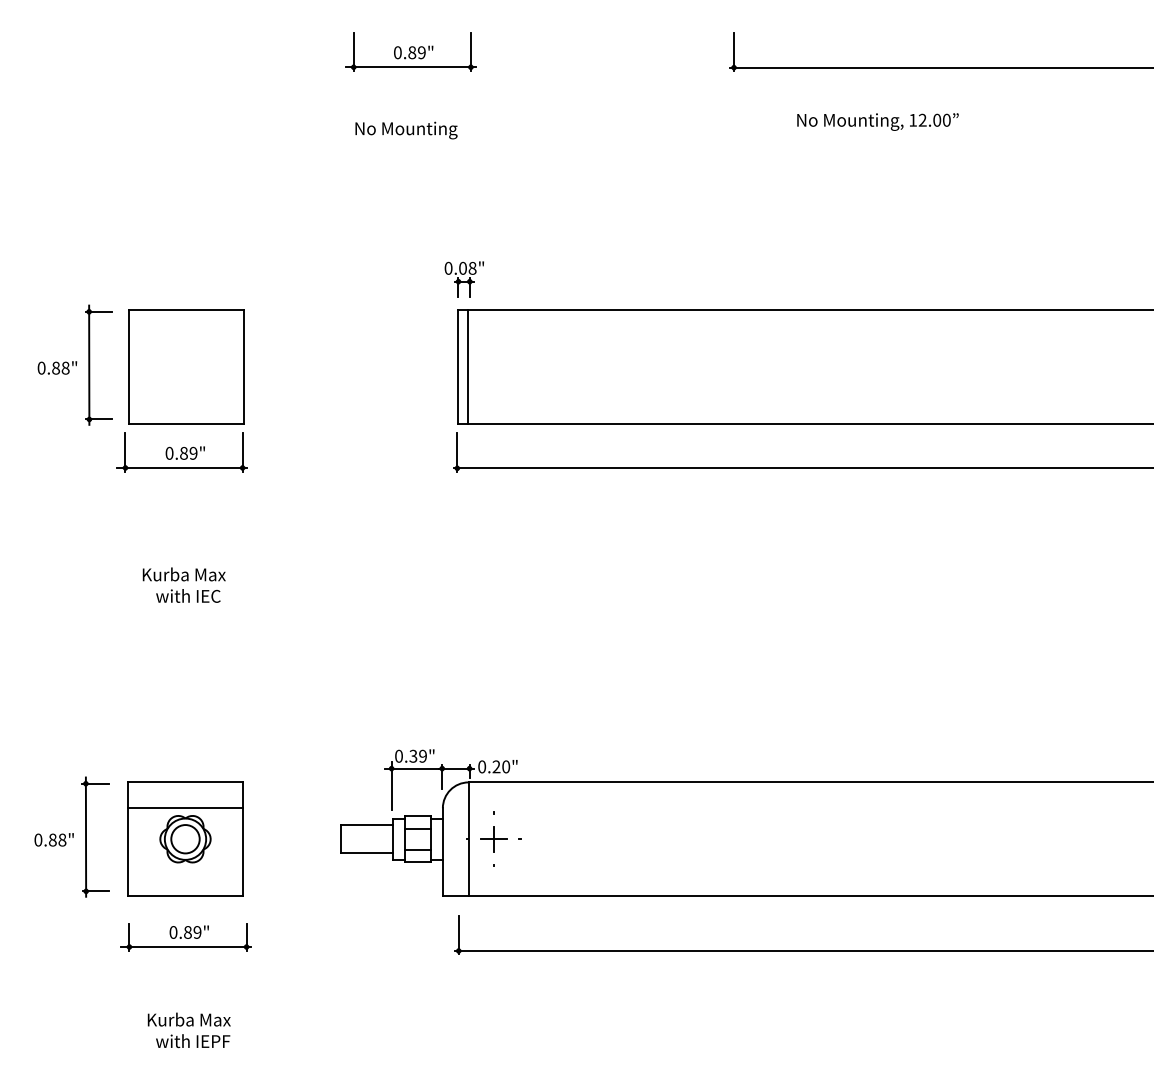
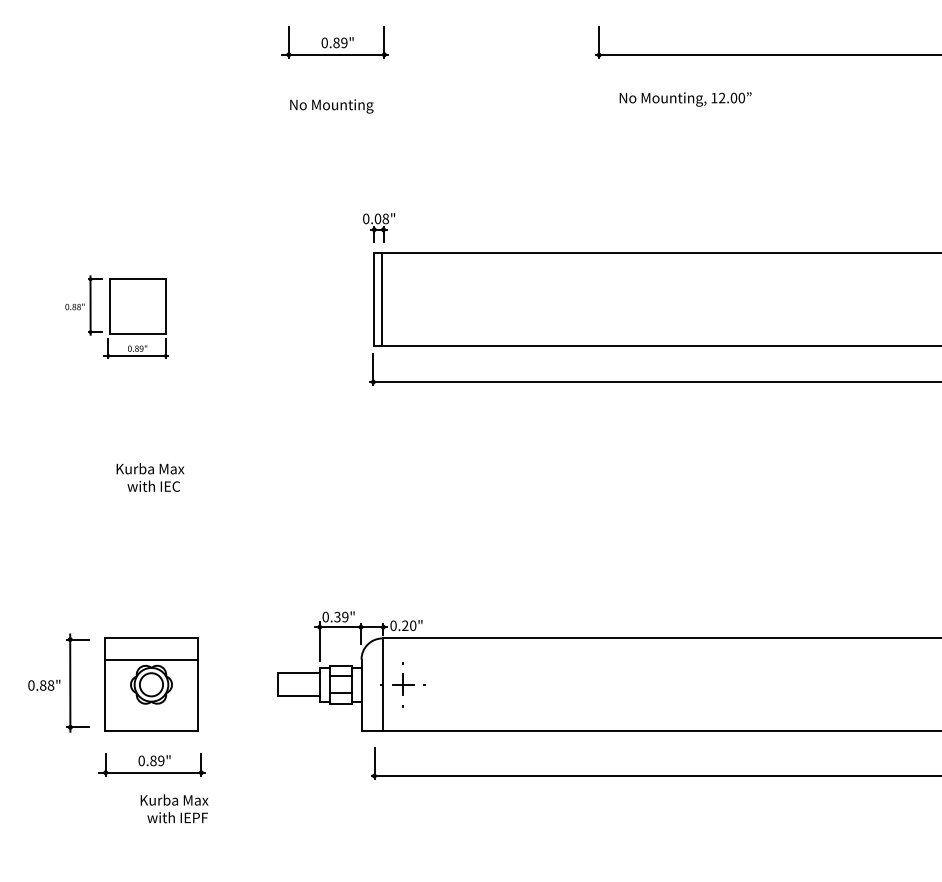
text: (877, 122) -> (685, 99), moved
part: (142, 387) -> (116, 316), size x0.6
text: (189, 1030) -> (174, 808), moved

